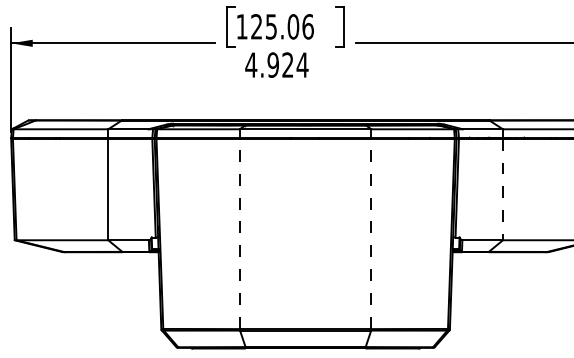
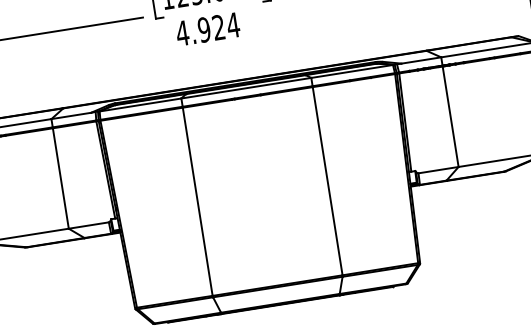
line: (502, 189) -> (450, 116), dashed -> solid
line: (239, 233) -> (197, 201), dashed -> solid
line: (371, 233) -> (327, 180), dashed -> solid

